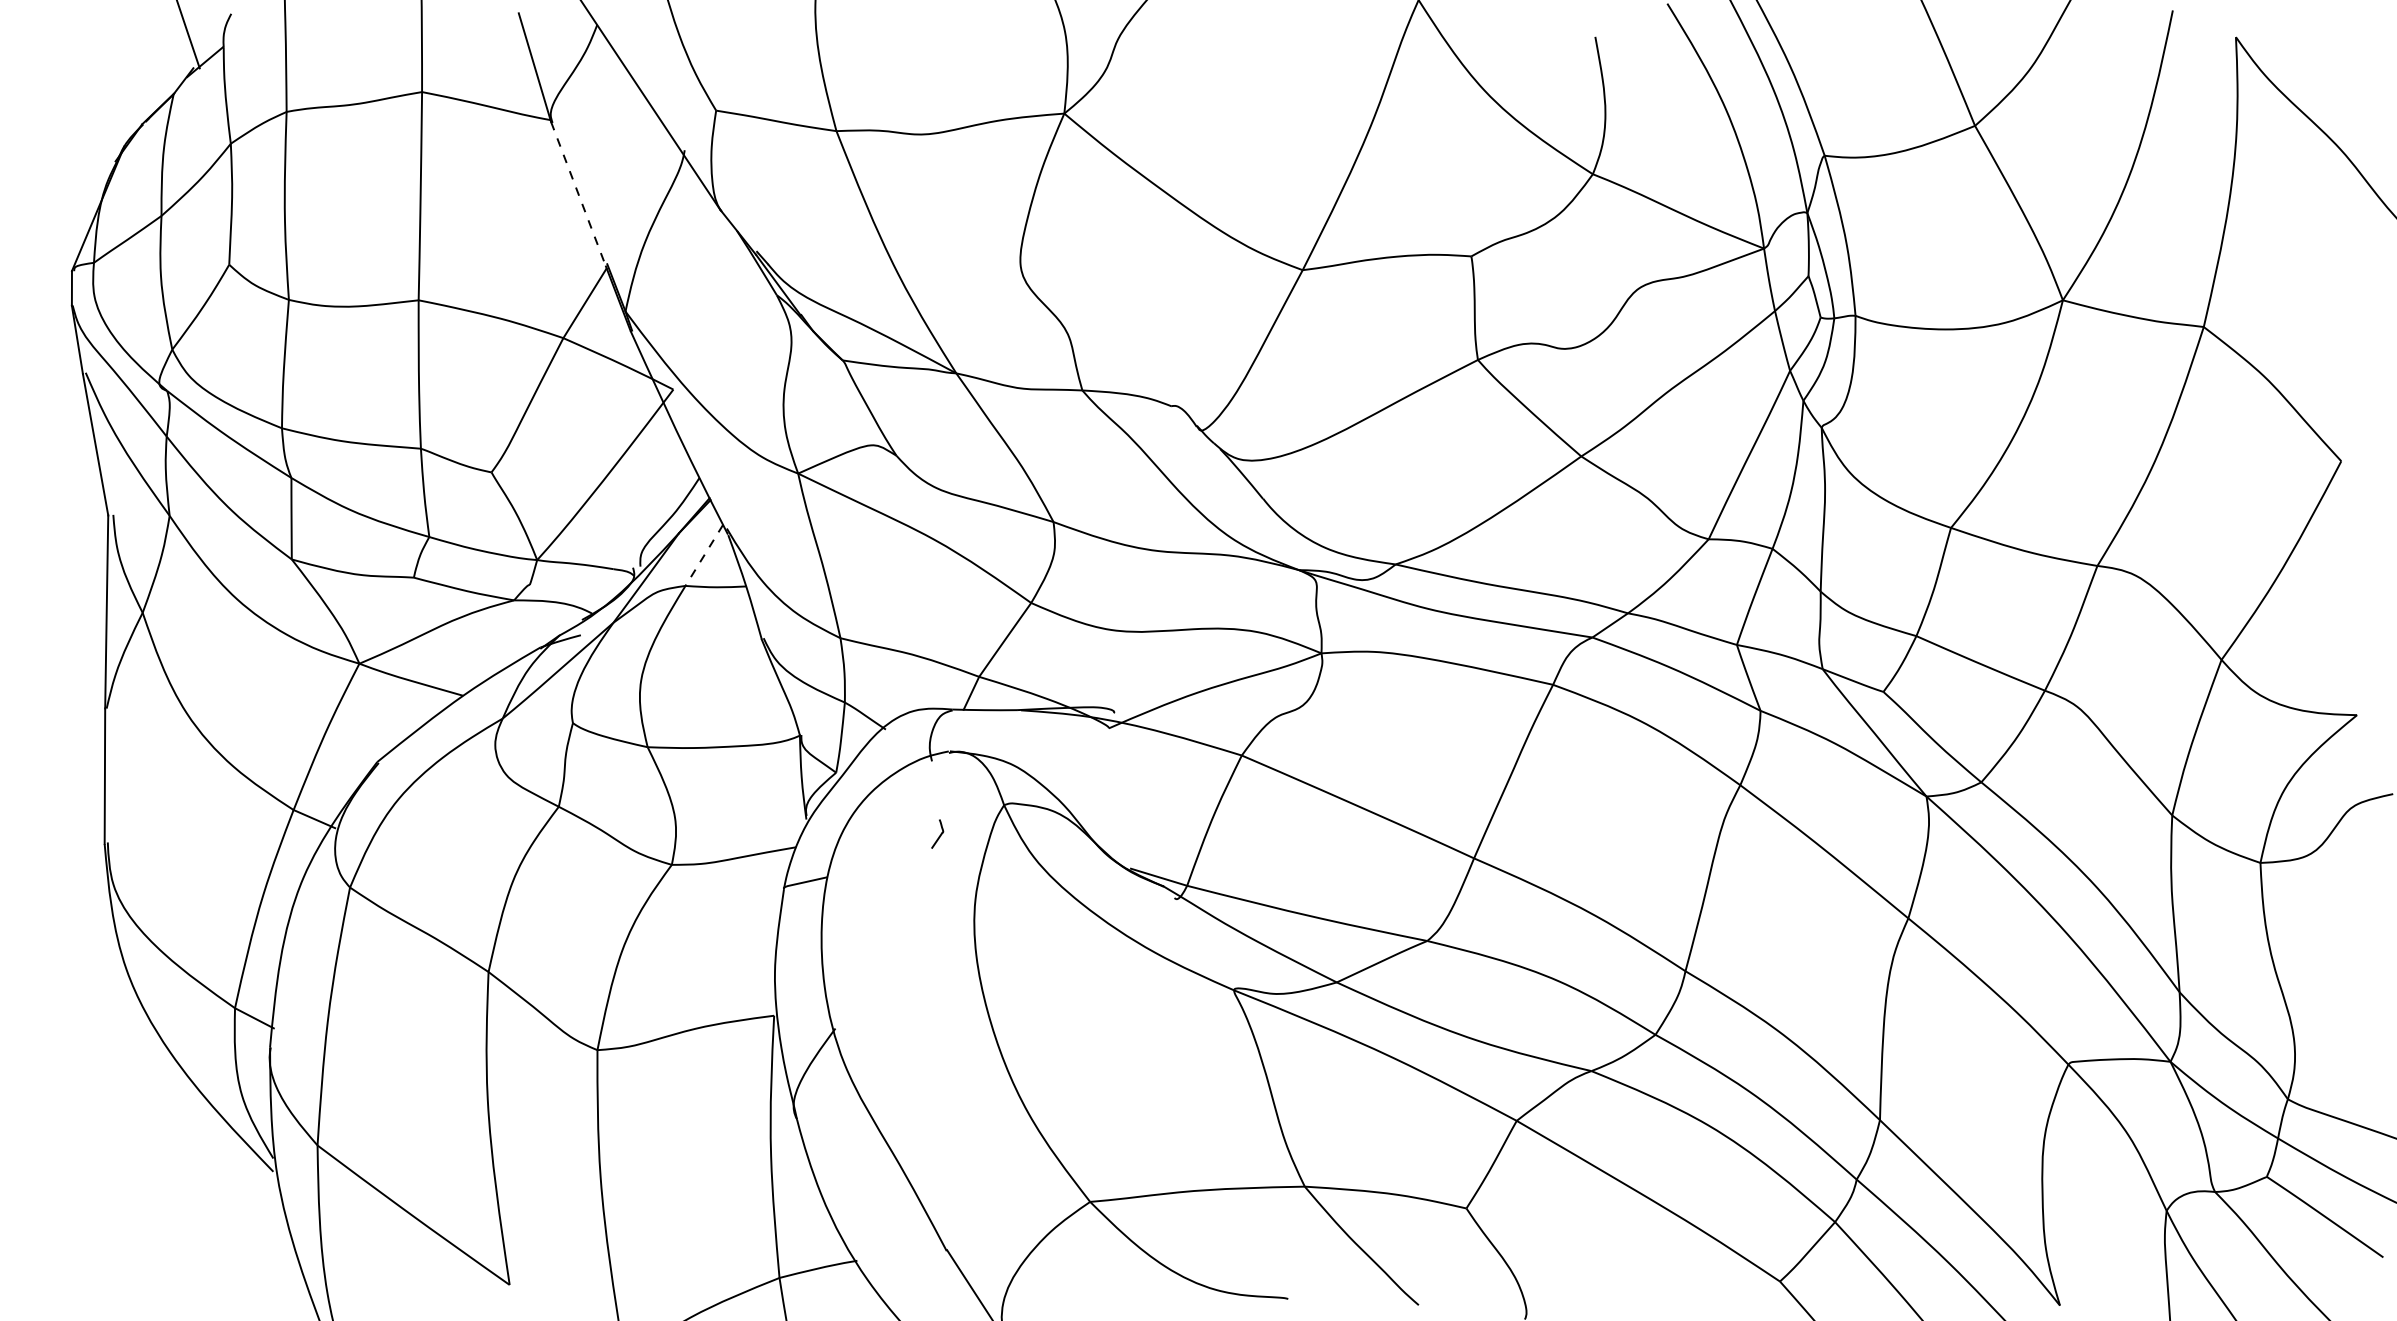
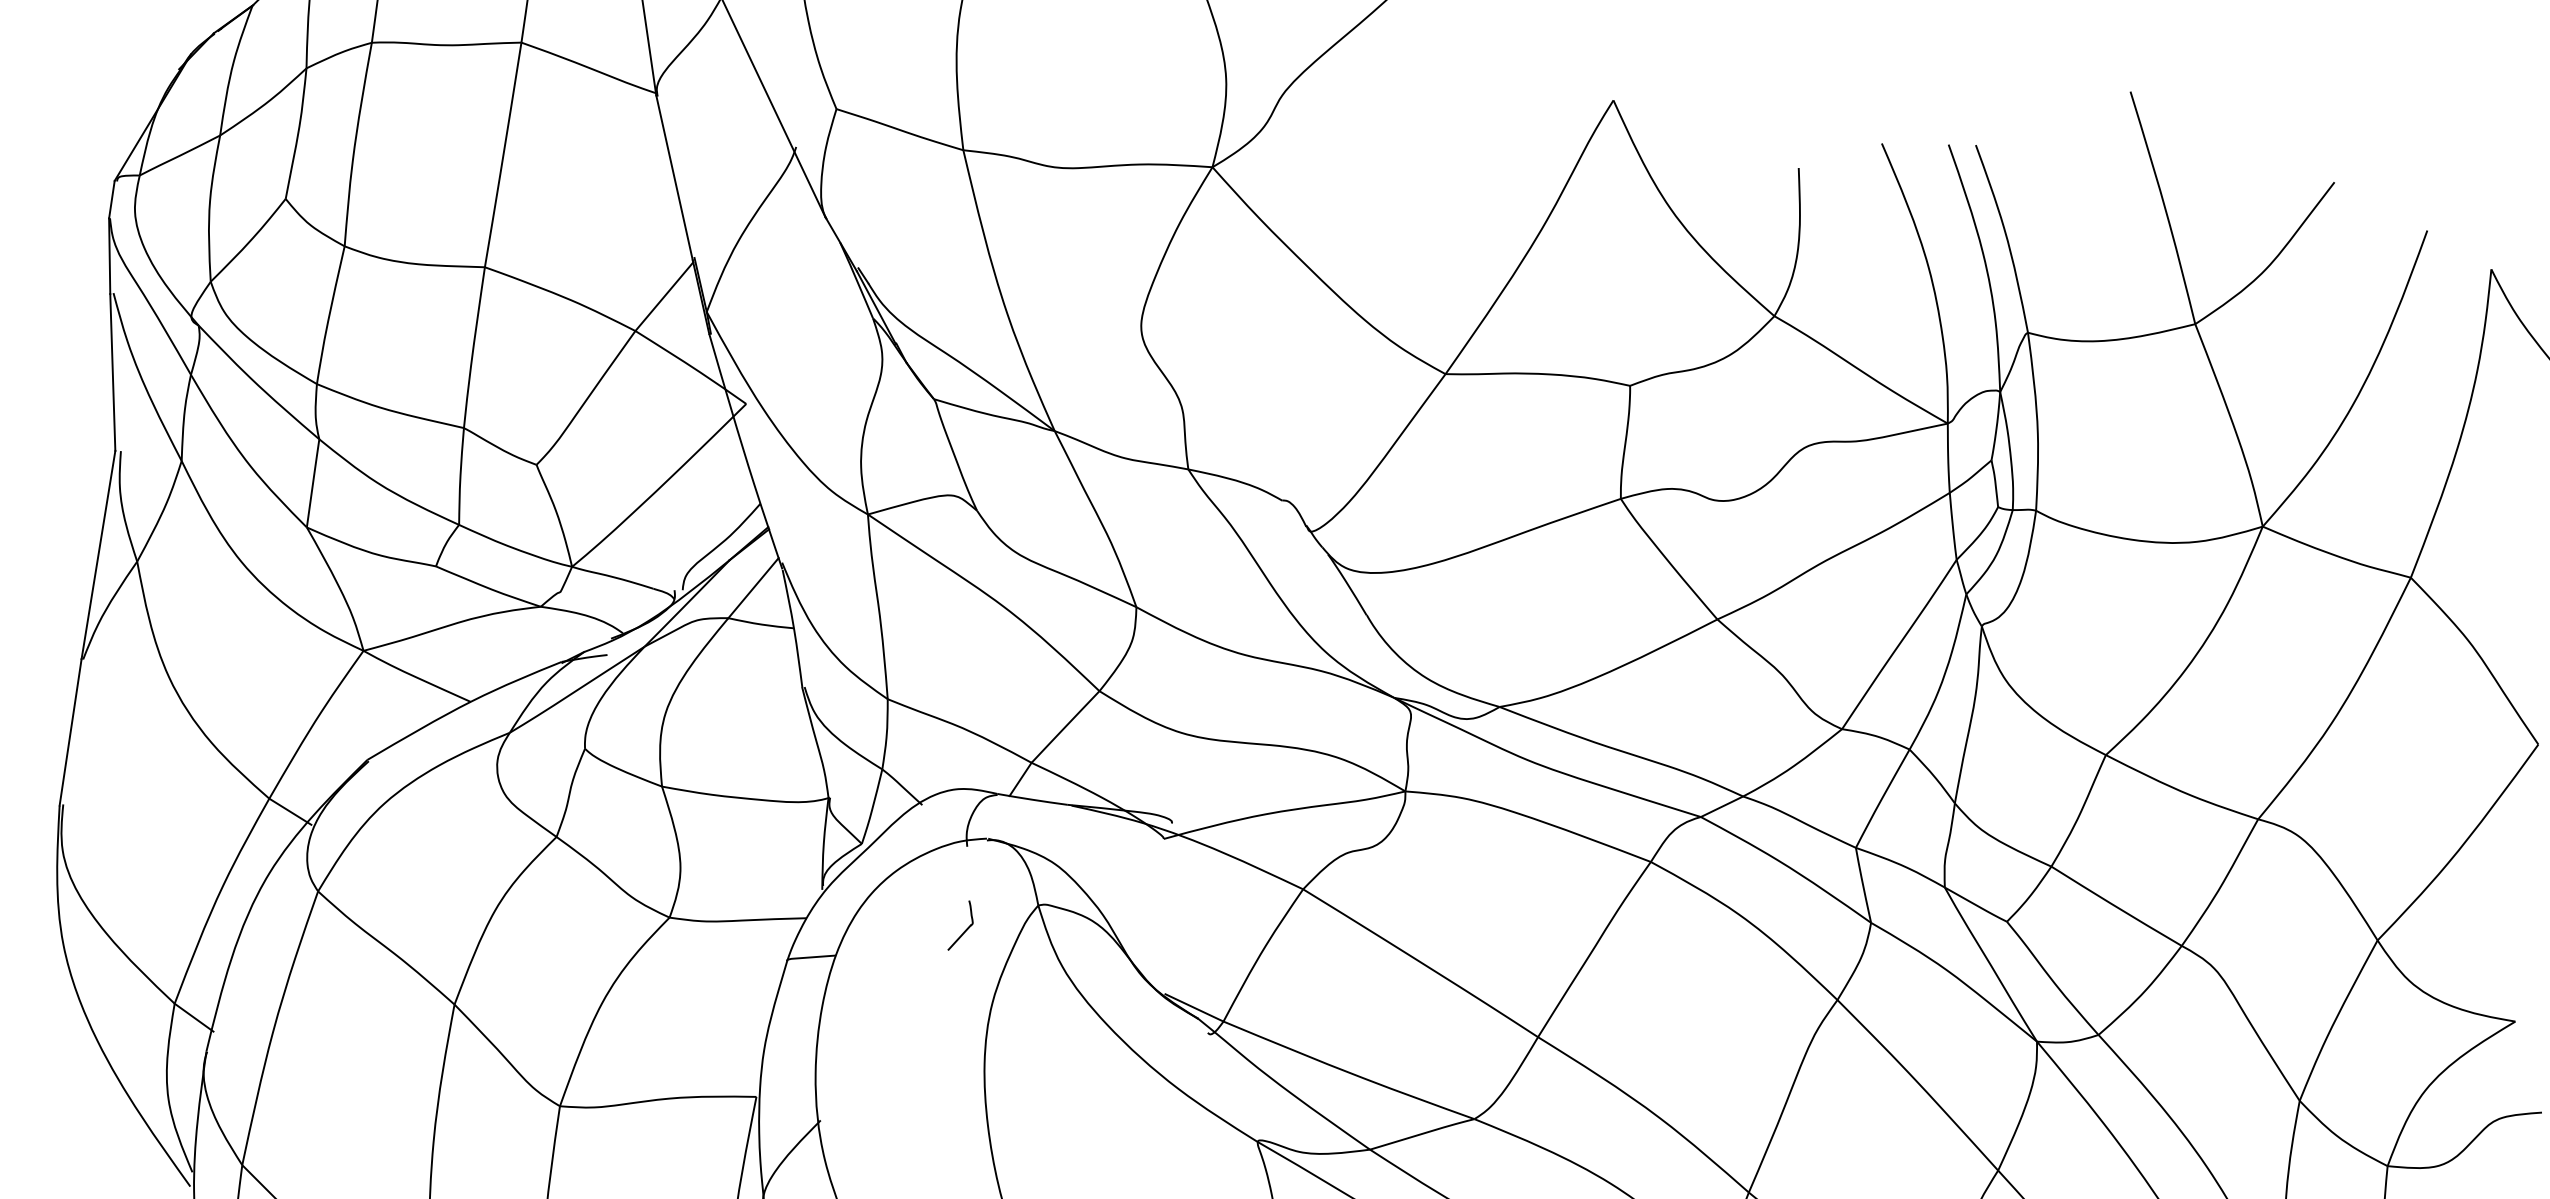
line: (578, 194) -> (674, 178), dashed -> solid
line: (704, 555) -> (753, 588), dashed -> solid
part: (937, 833) -> (961, 925), size x1.67

